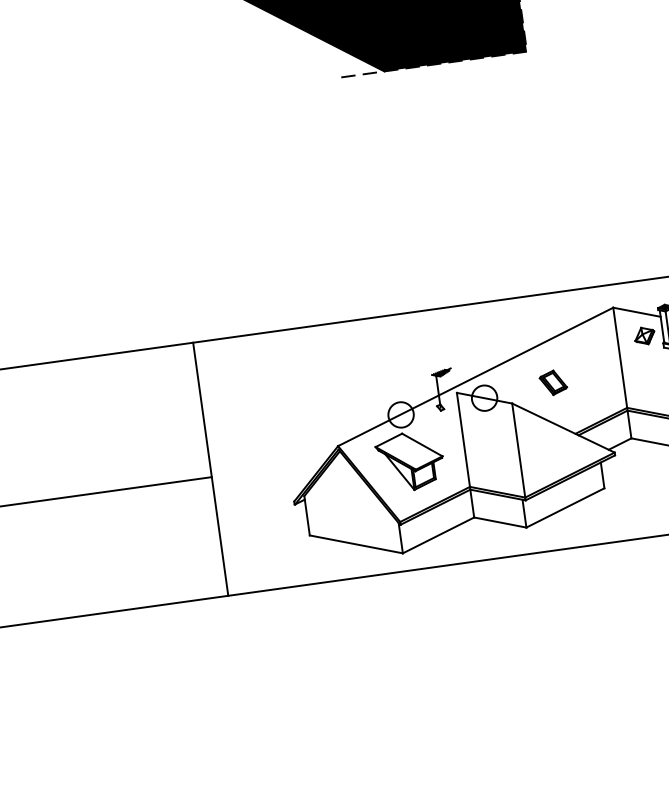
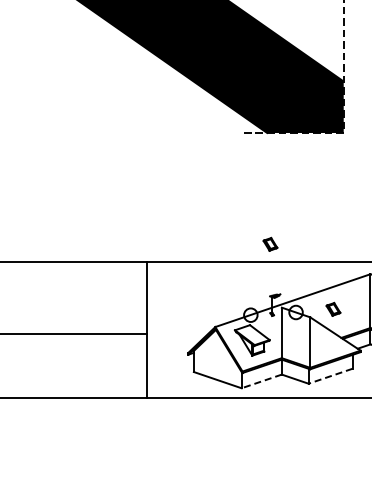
part: (419, 276) -> (270, 243), added
line: (565, 508) -> (330, 376), solid -> dashed
line: (438, 535) -> (261, 381), solid -> dashed

